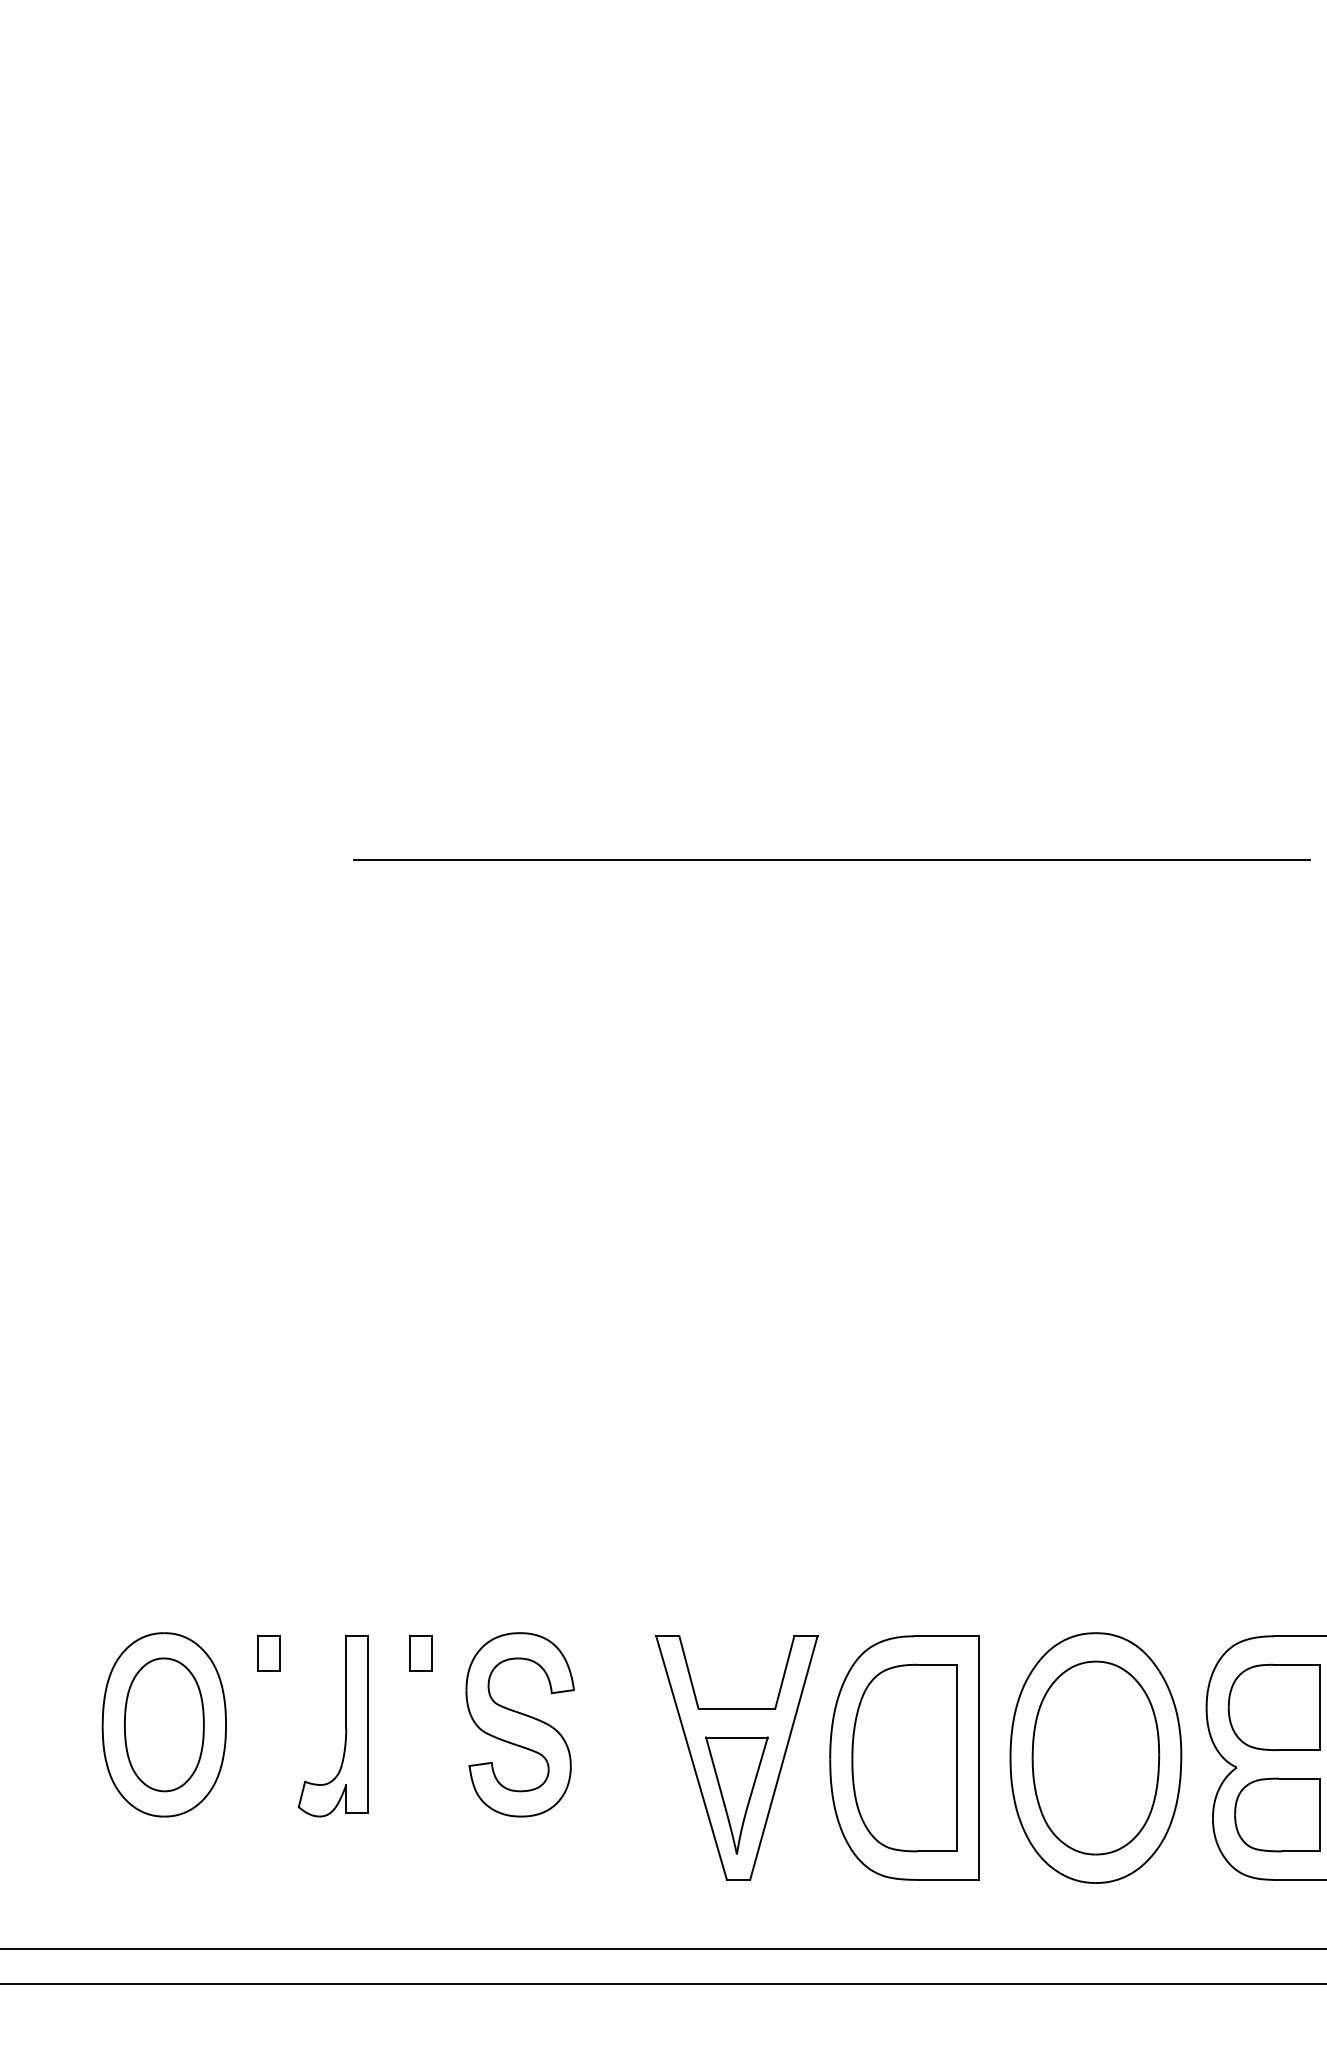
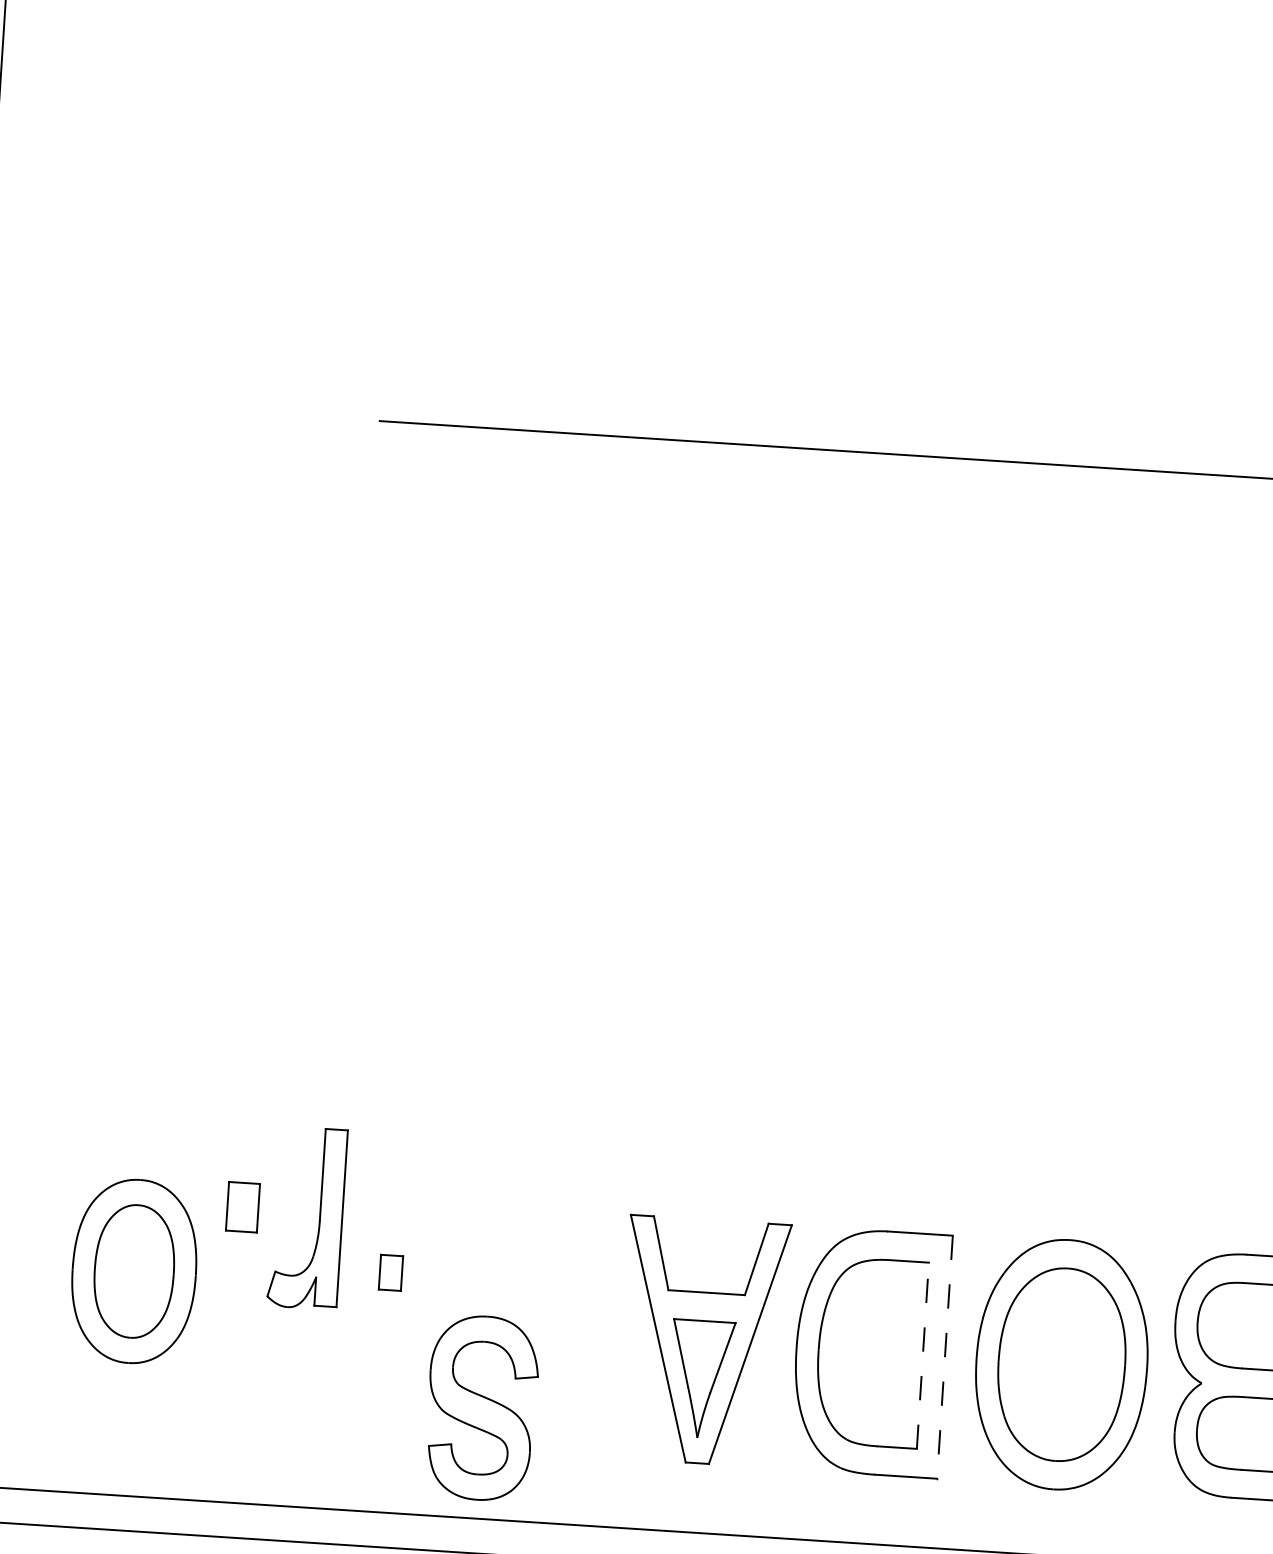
part: (268, 1653) -> (242, 1206), size x1.4
part: (420, 1653) -> (390, 1272), moved
part: (519, 1724) -> (481, 1407), moved
part: (345, 1726) -> (319, 1218), moved
line: (956, 1757) -> (922, 1355), solid -> dashed
line: (978, 1758) -> (944, 1357), solid -> dashed

